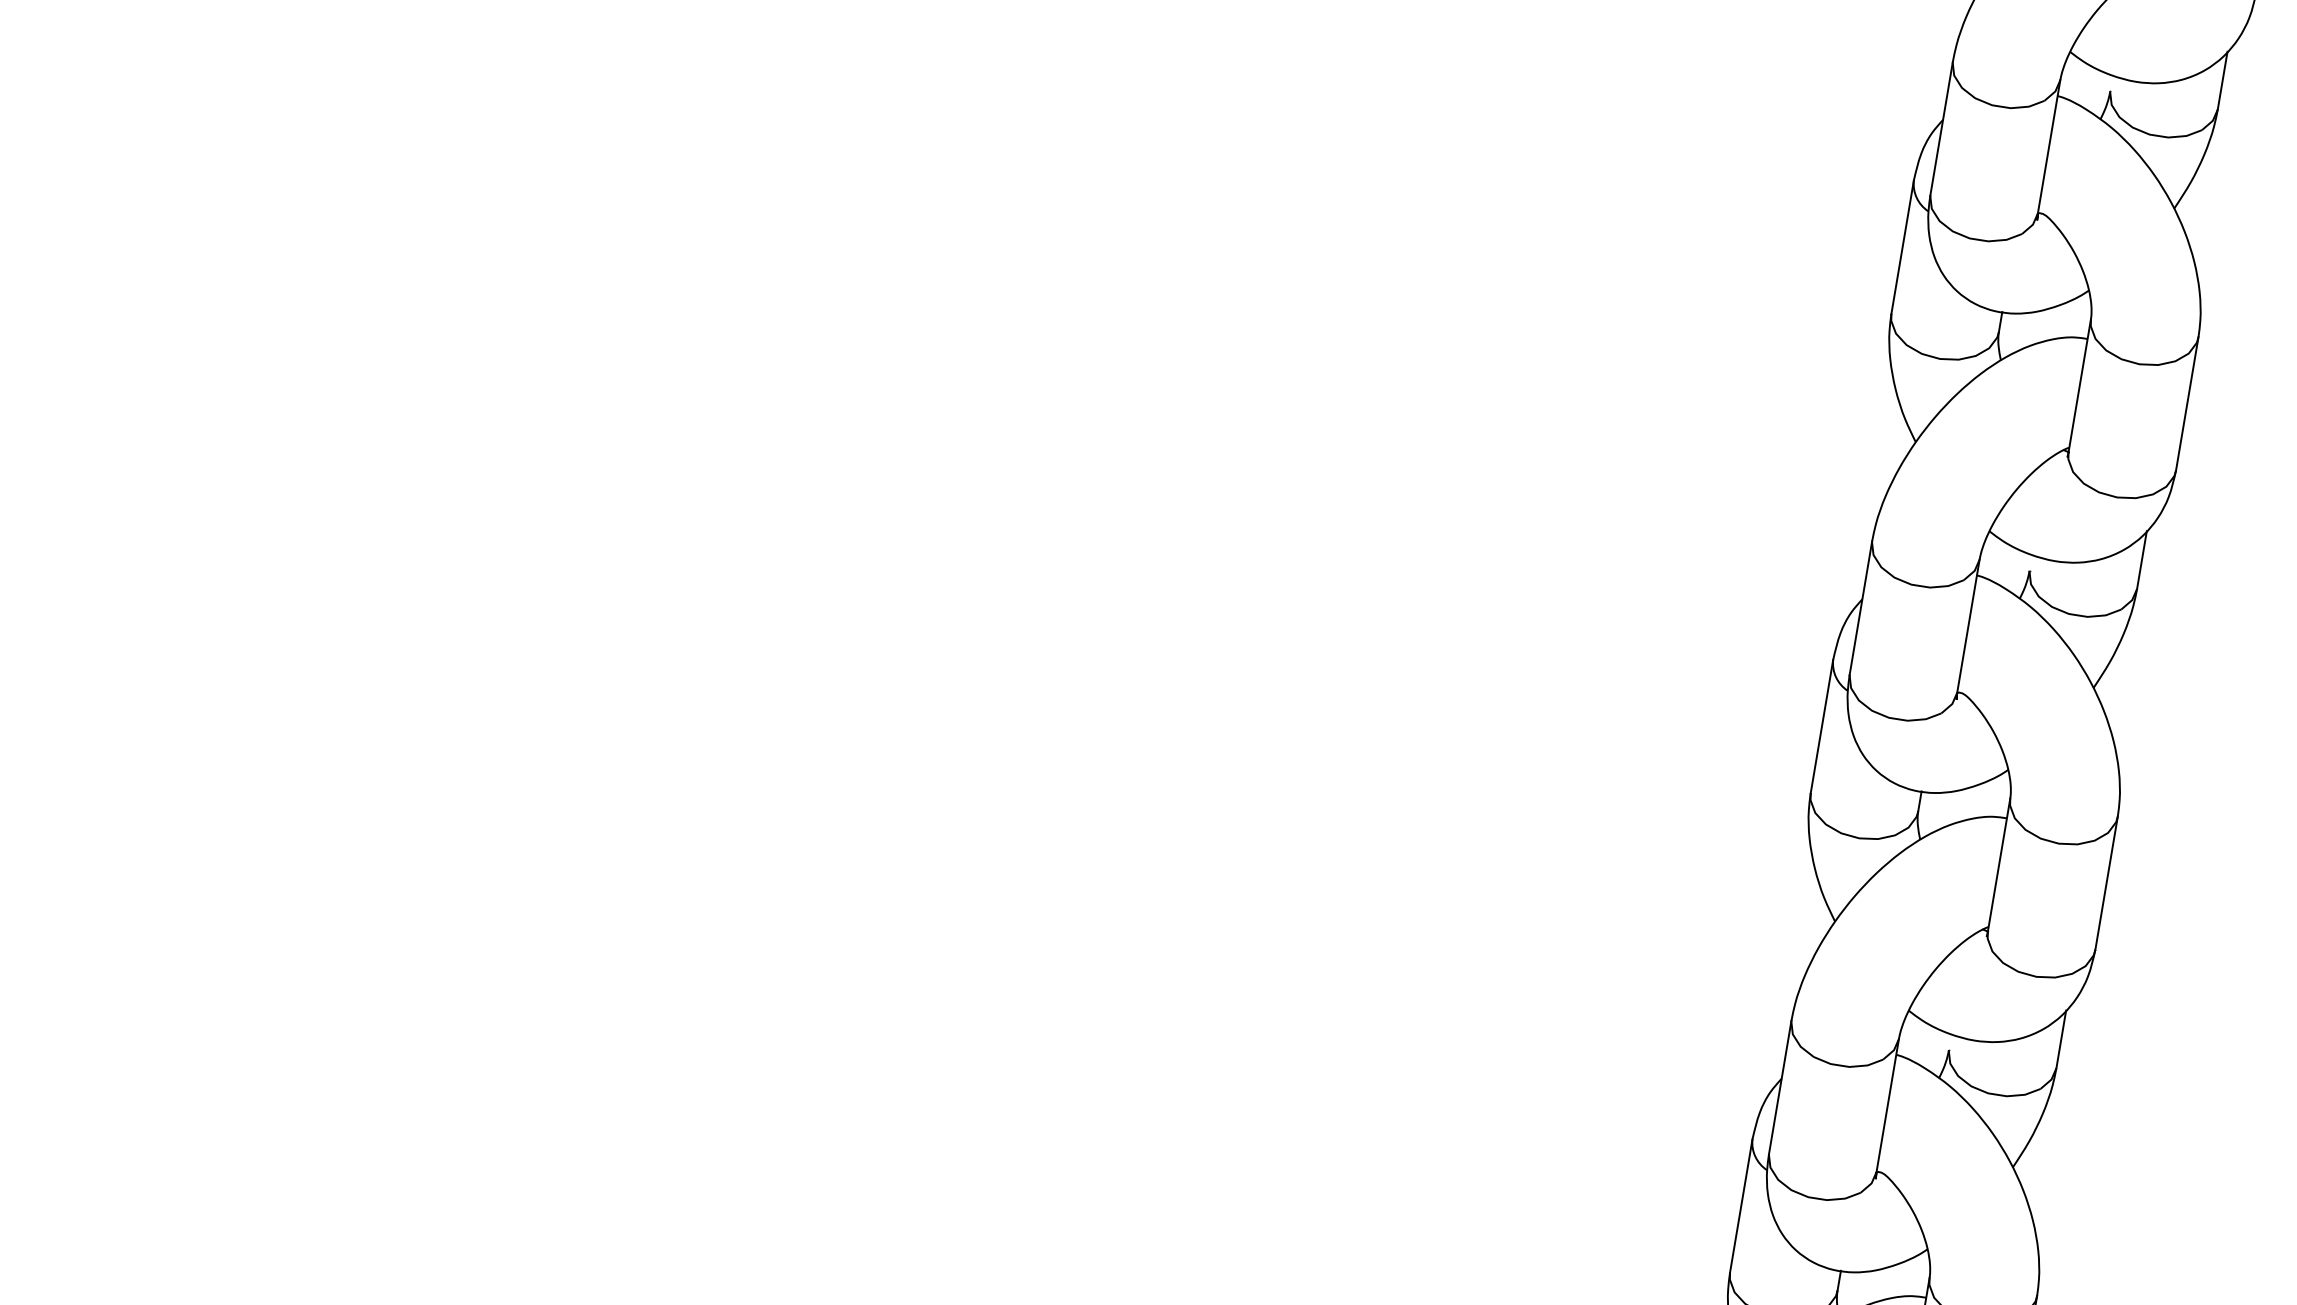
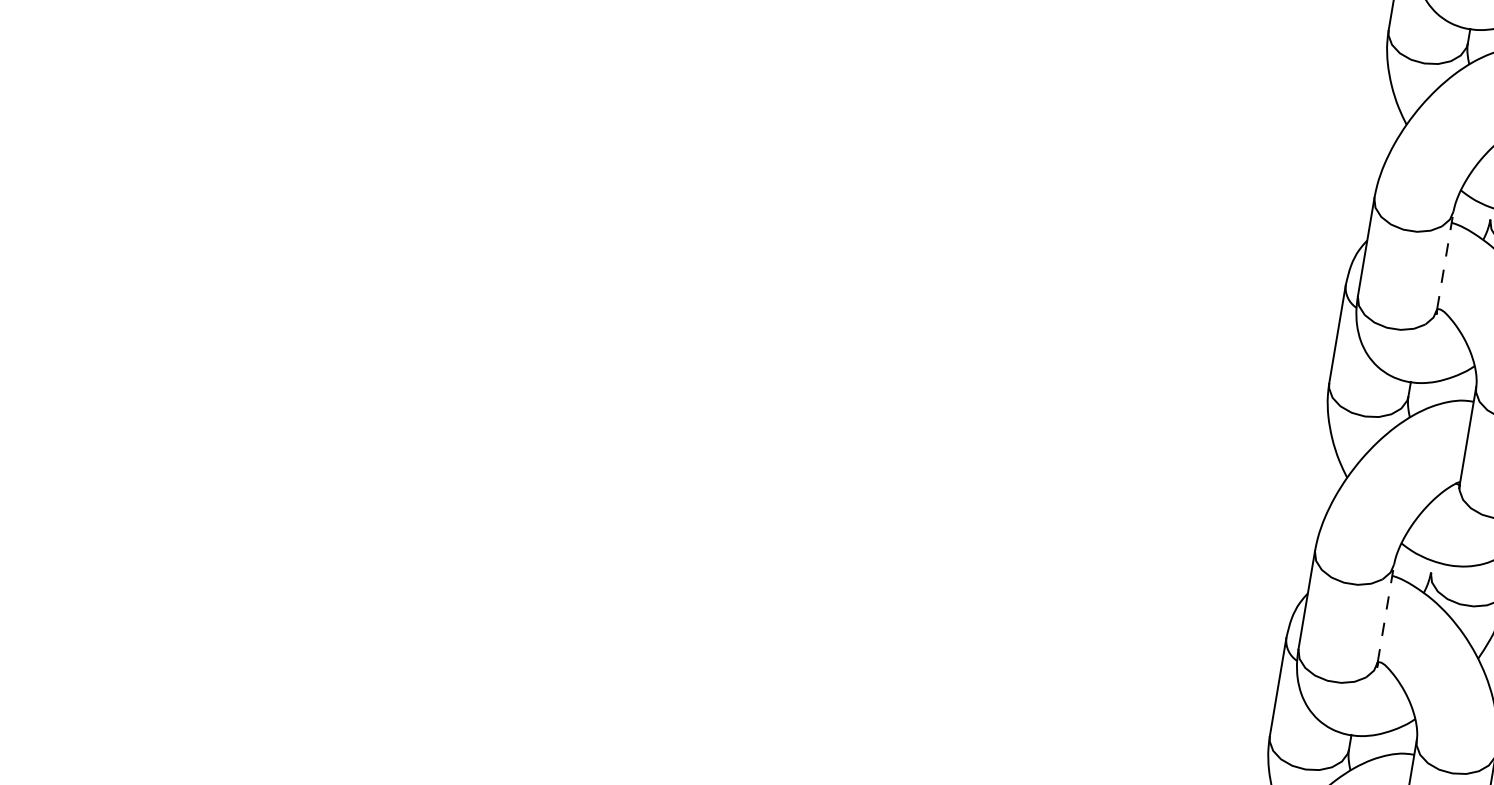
line: (1968, 626) -> (1445, 260), solid -> dashed
line: (1887, 1105) -> (1385, 613), solid -> dashed

